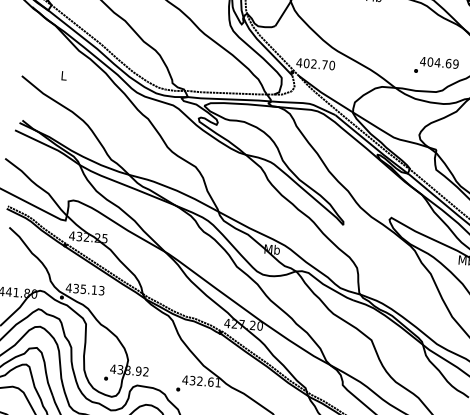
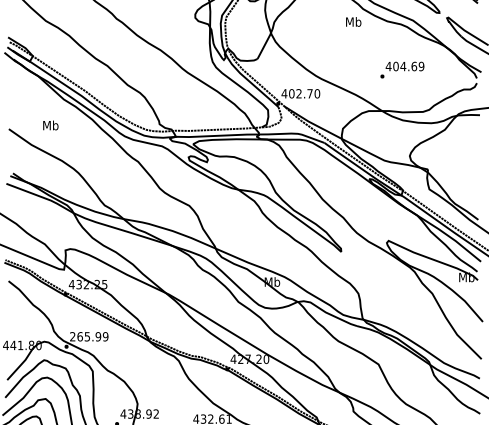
text: (436, 65) -> (402, 69), moved
text: (63, 75) -> (50, 125), L -> Mb
text: (84, 289) -> (88, 336), 435.13 -> 265.99

